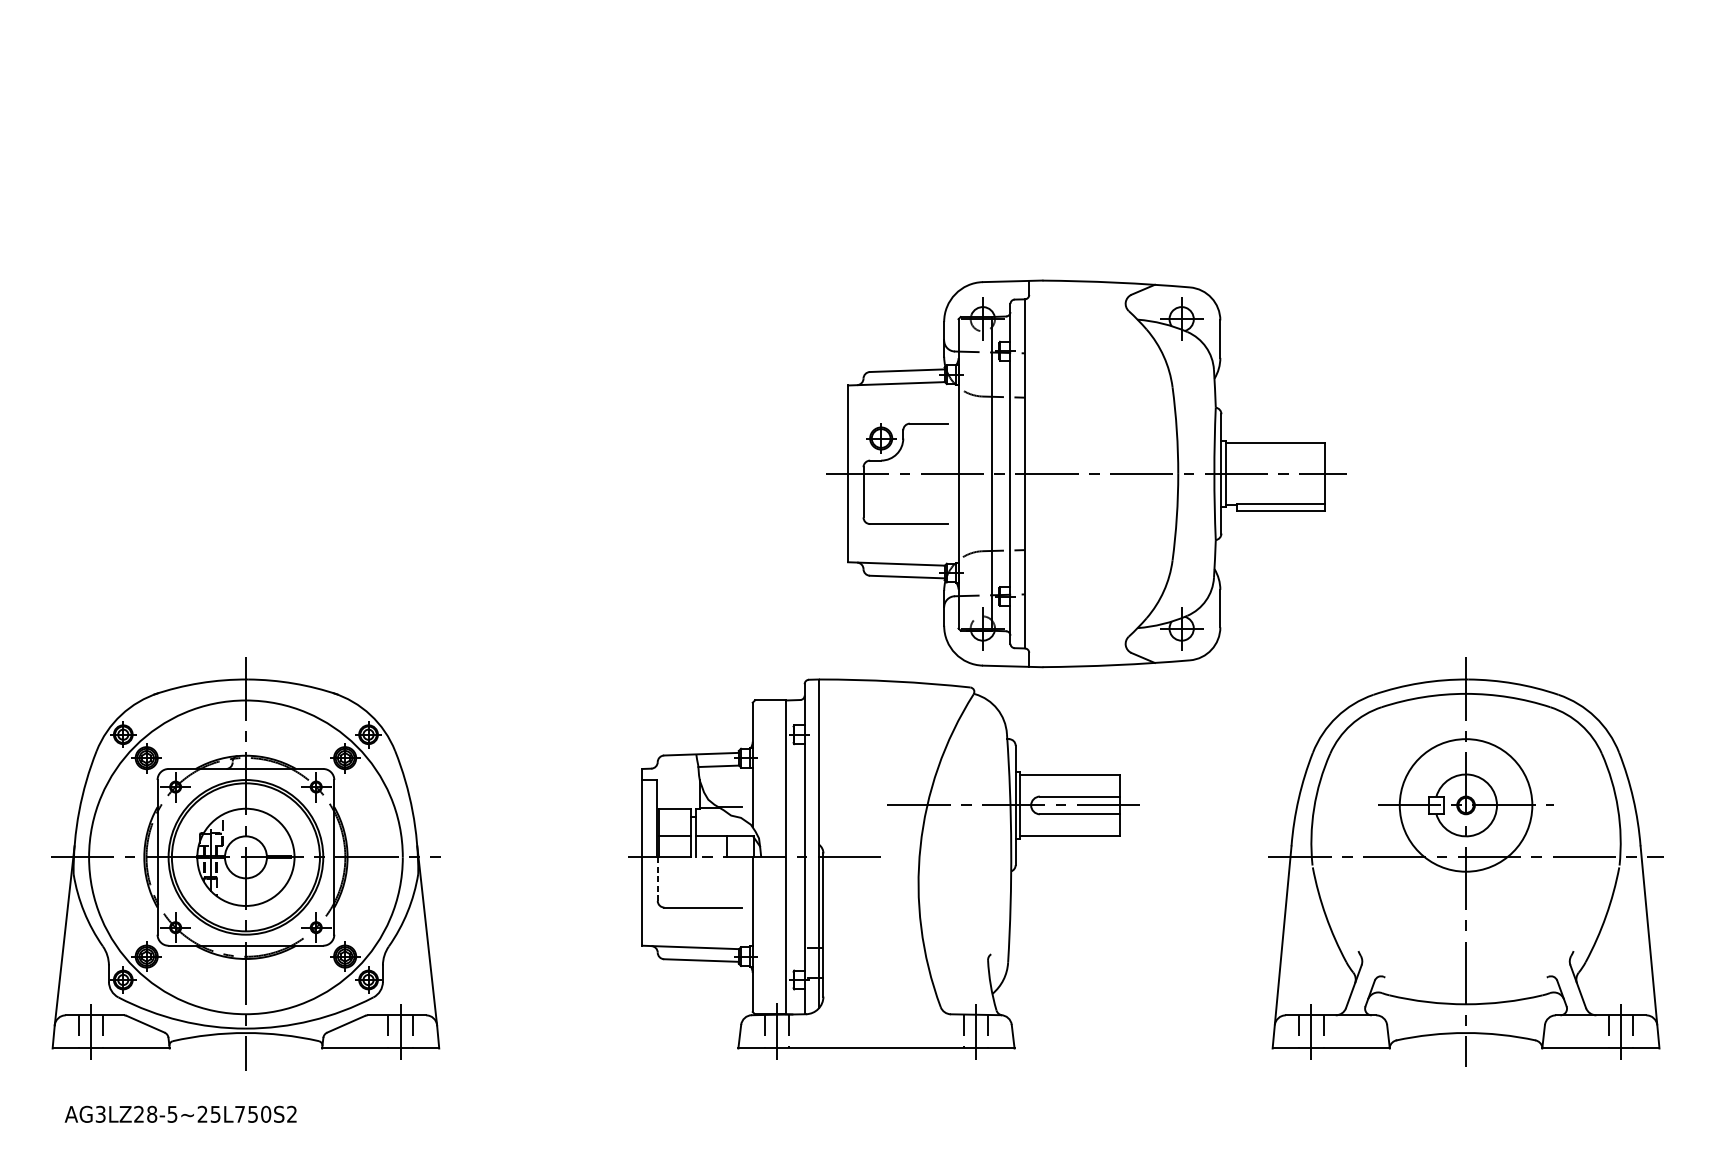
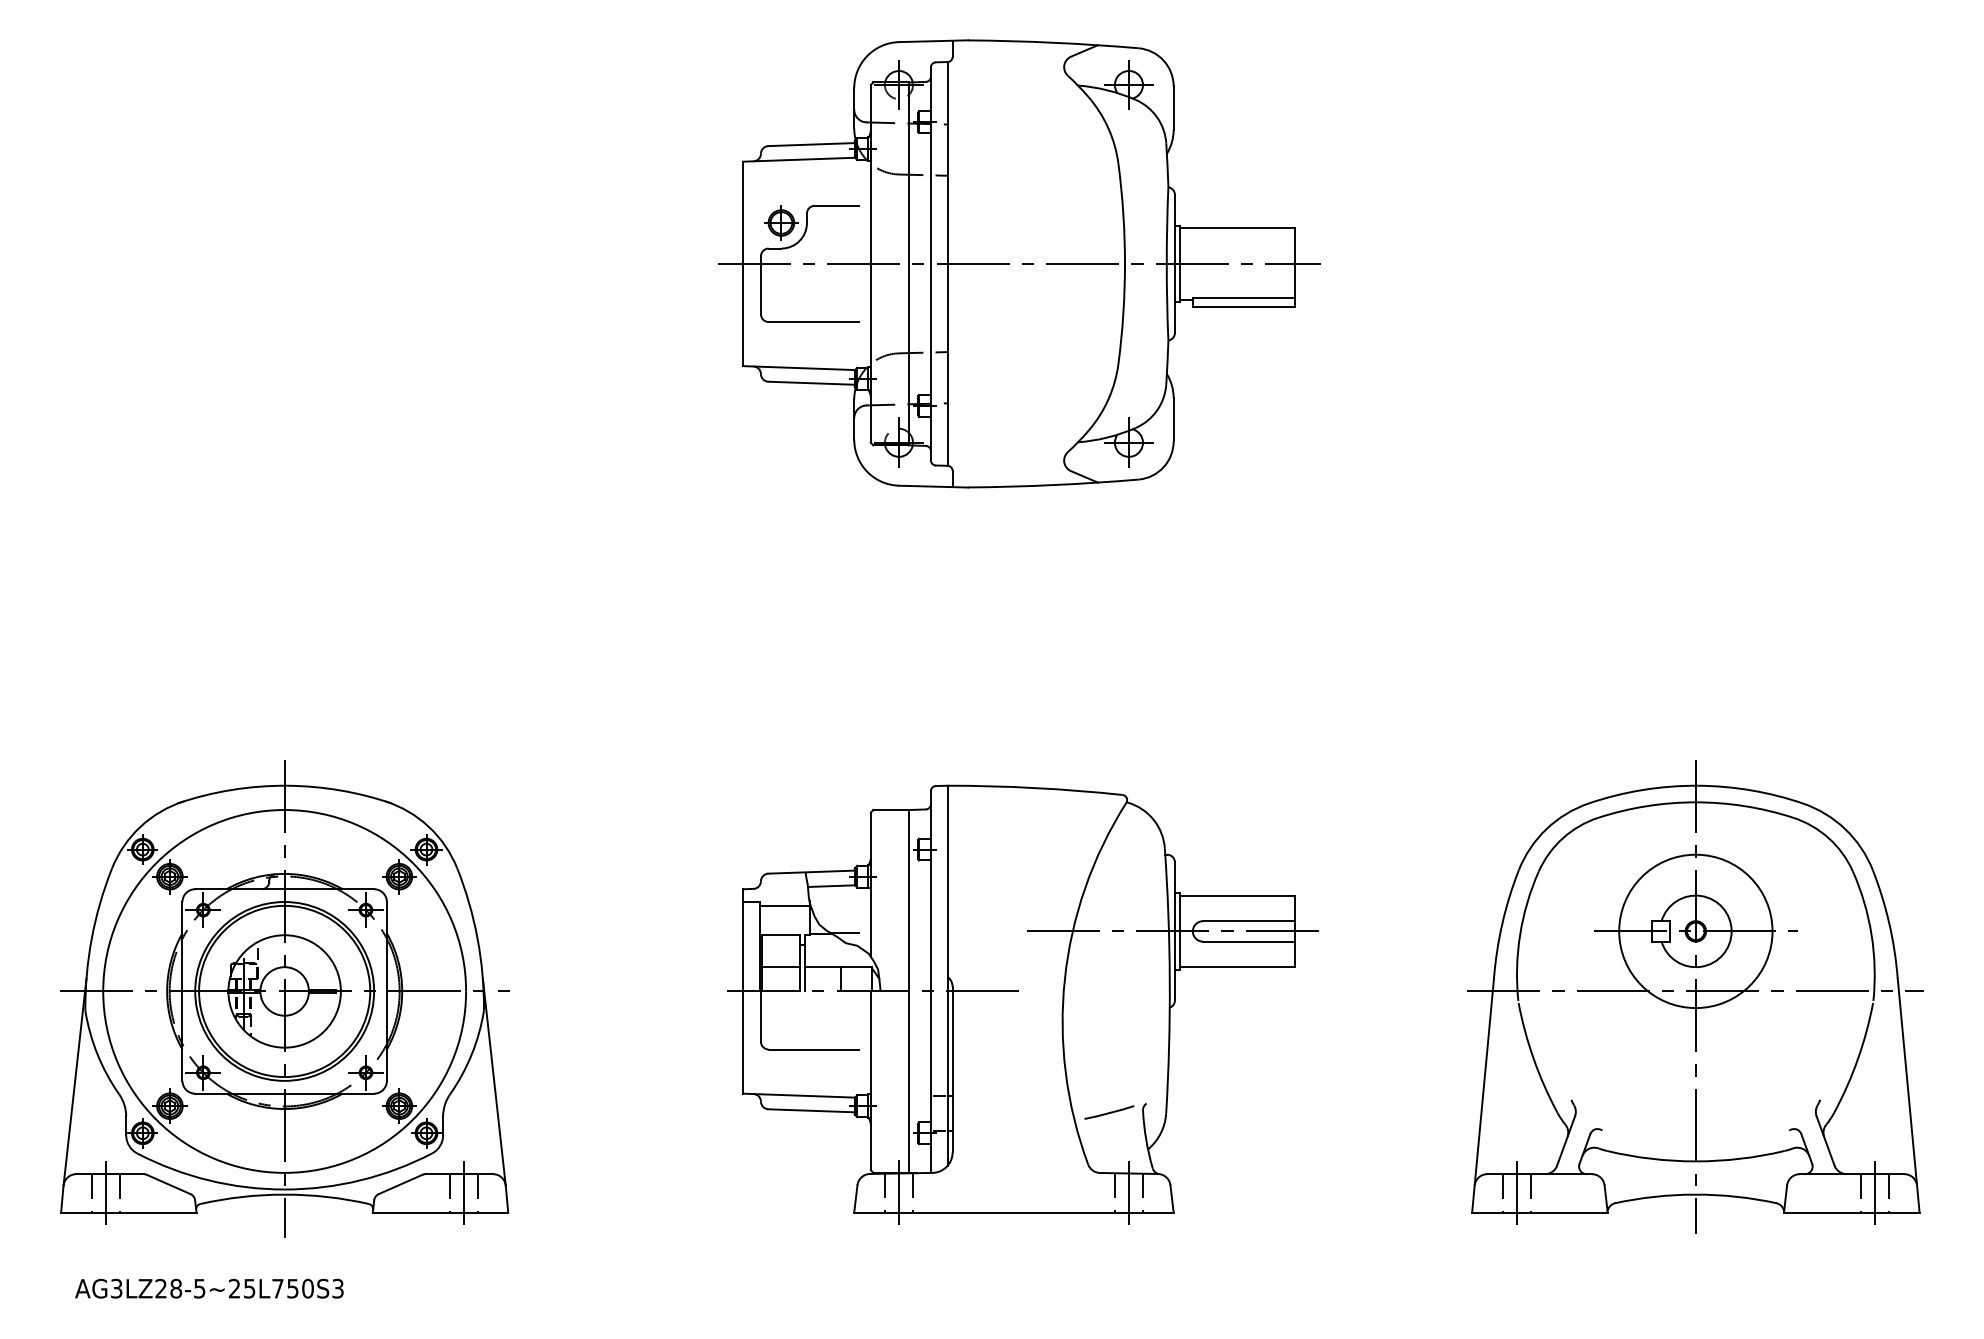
part: (1087, 473) -> (1019, 263), moved
line: (678, 783) -> (784, 905), added
line: (657, 879) -> (760, 1017), dashed -> solid
line: (959, 962) -> (1109, 1112), added
text: (291, 1114) -> (337, 1288), AG3LZ28-5~25L750S2 -> AG3LZ28-5~25L750S3

